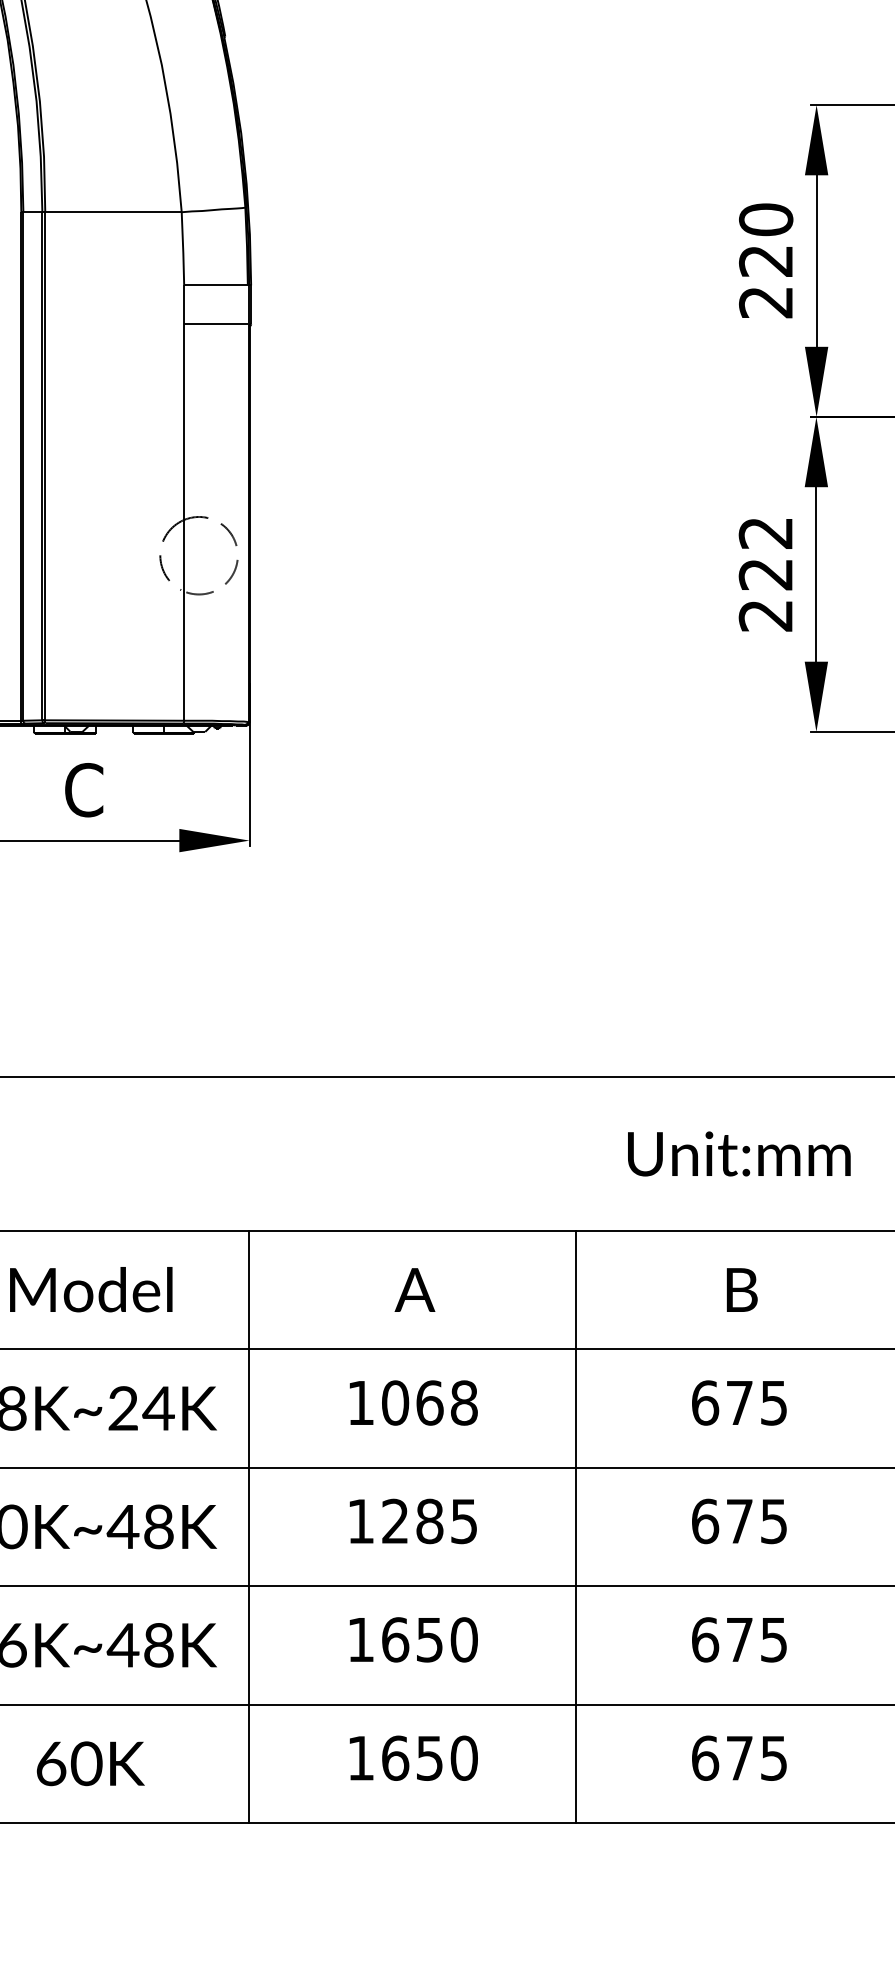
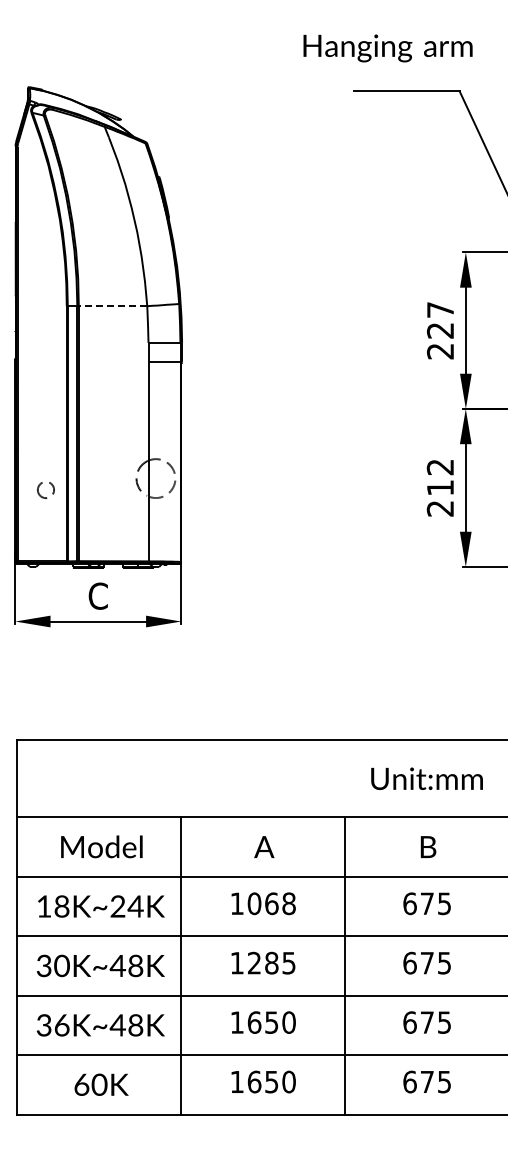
line: (112, 212) -> (112, 306), solid -> dashed
text: (766, 218) -> (440, 309), 220 -> 227
text: (764, 573) -> (439, 487), 222 -> 212

